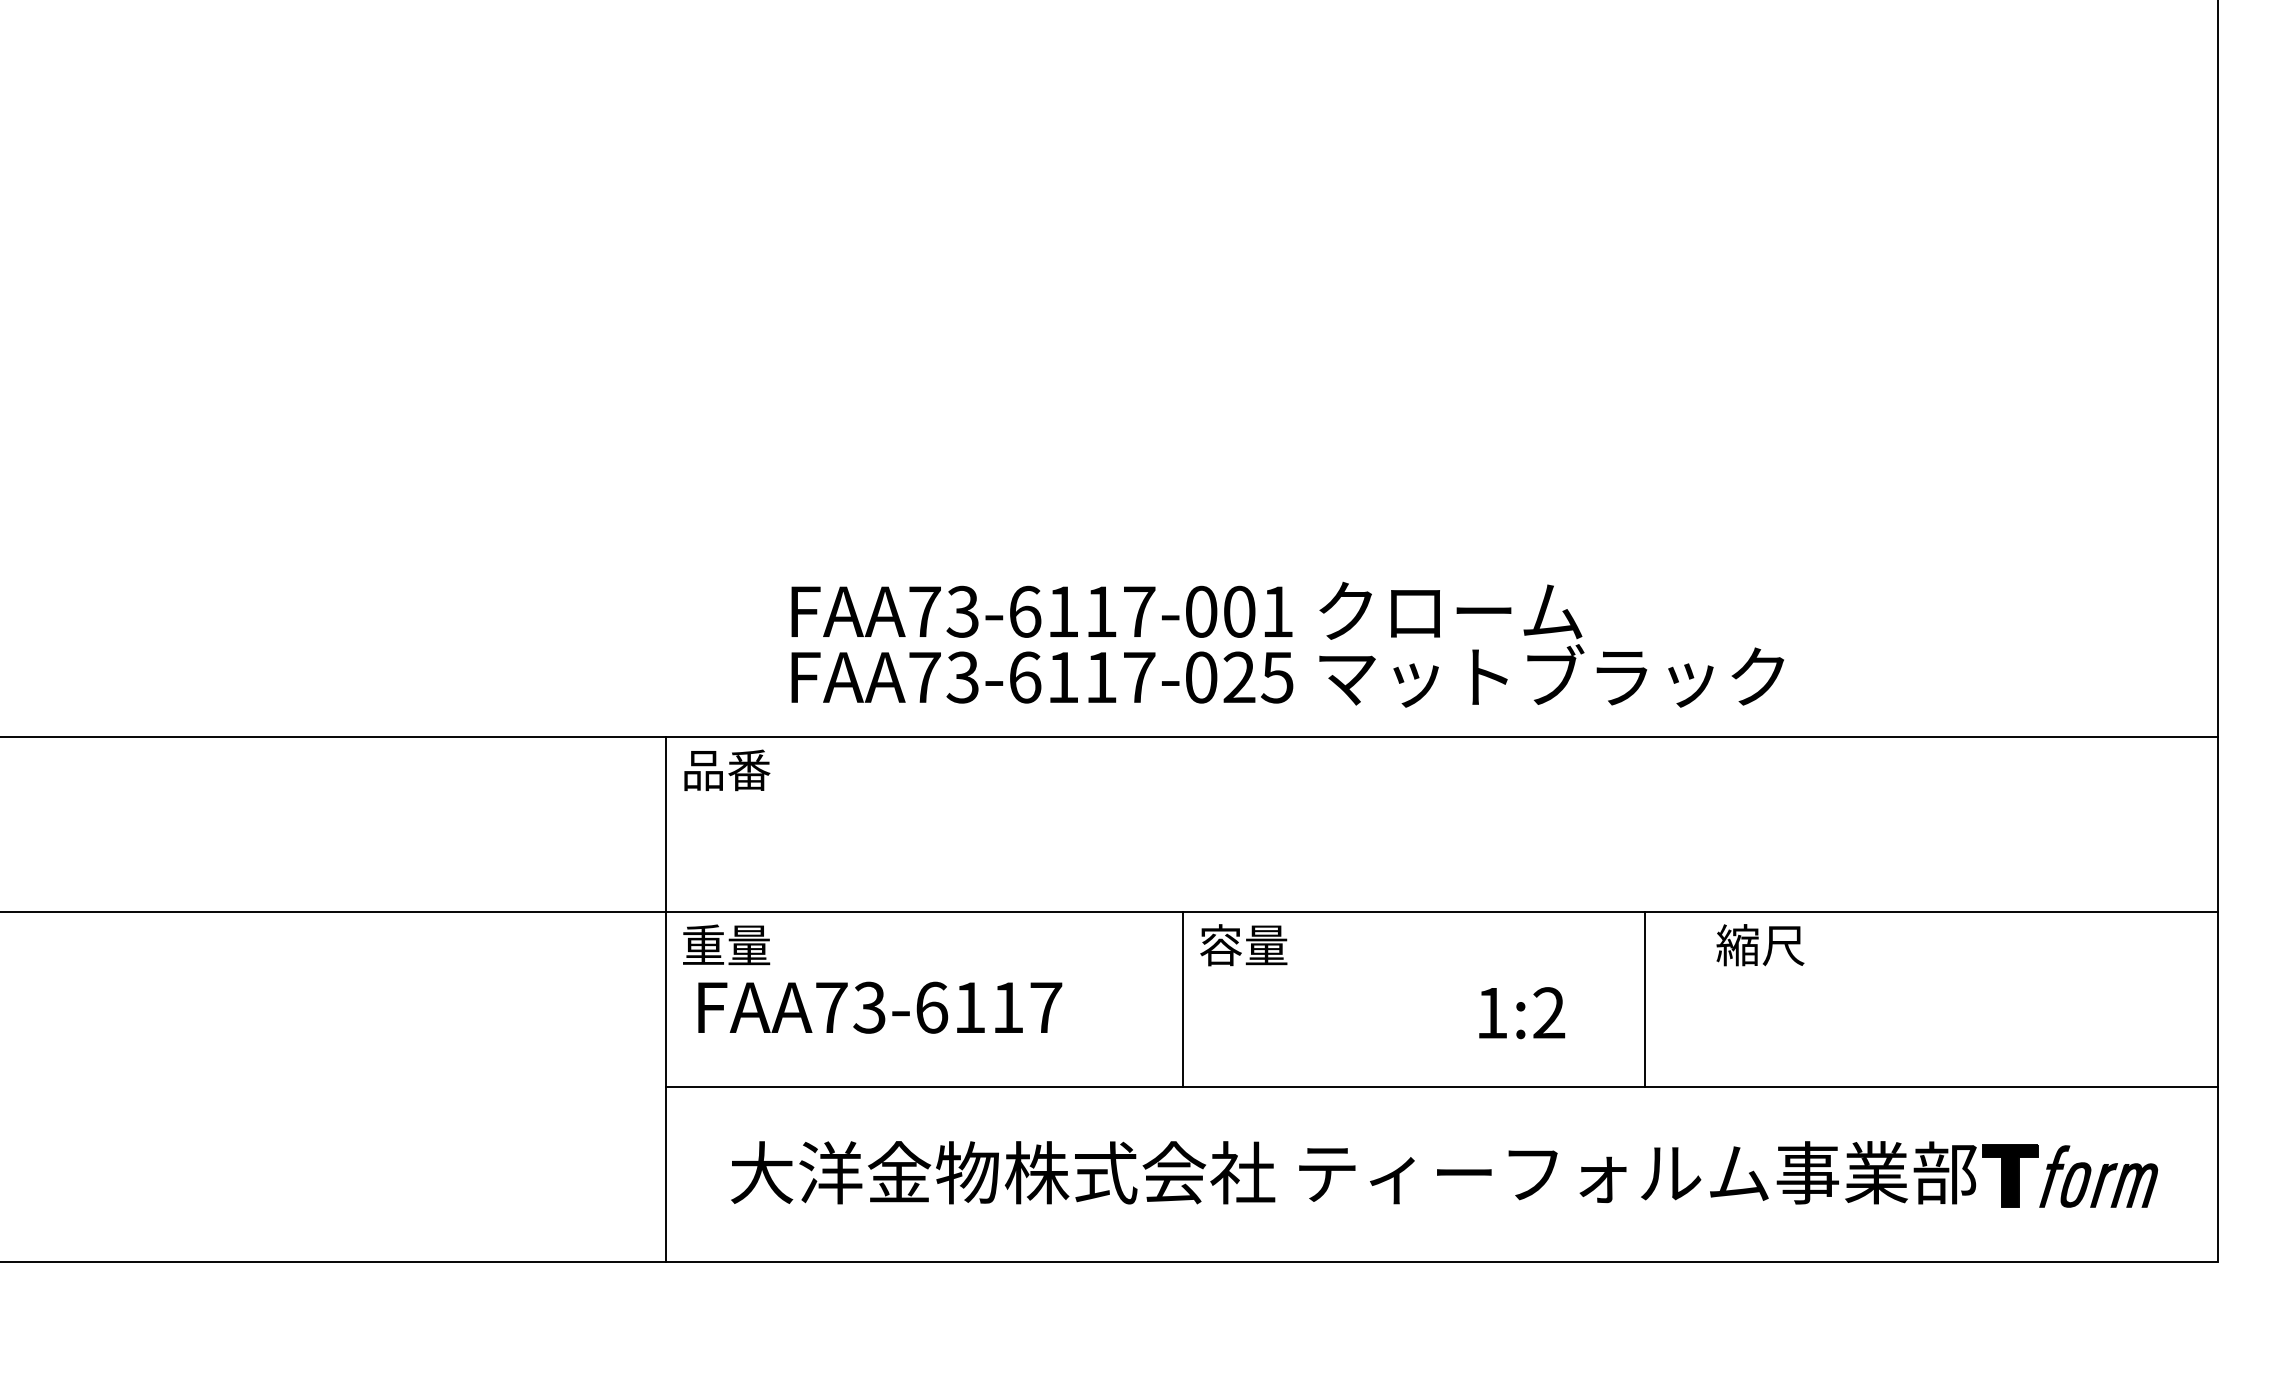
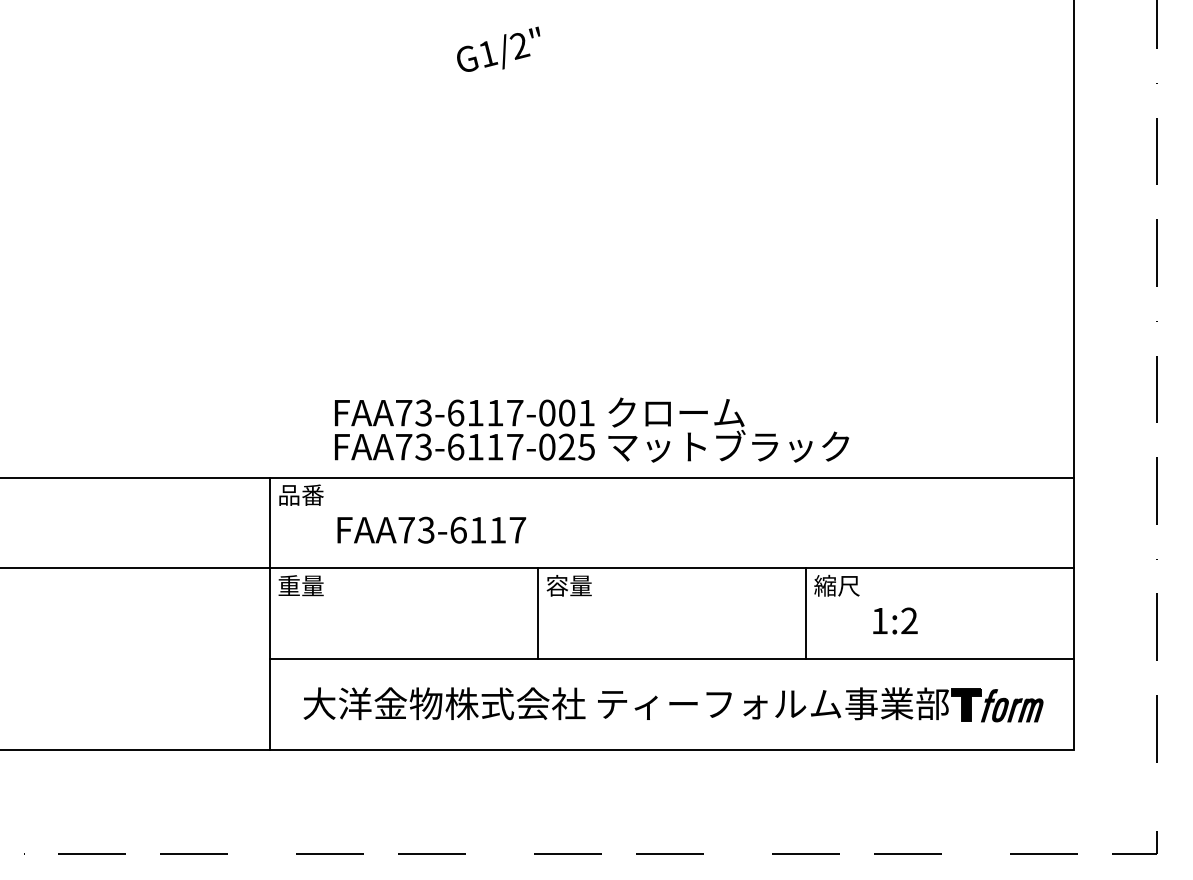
line: (1645, 998) -> (806, 613), moved
text: (879, 1006) -> (431, 529), moved
text: (1522, 1012) -> (895, 620), moved

